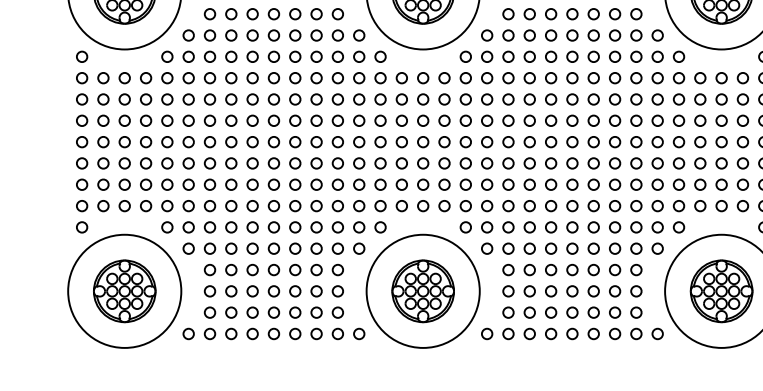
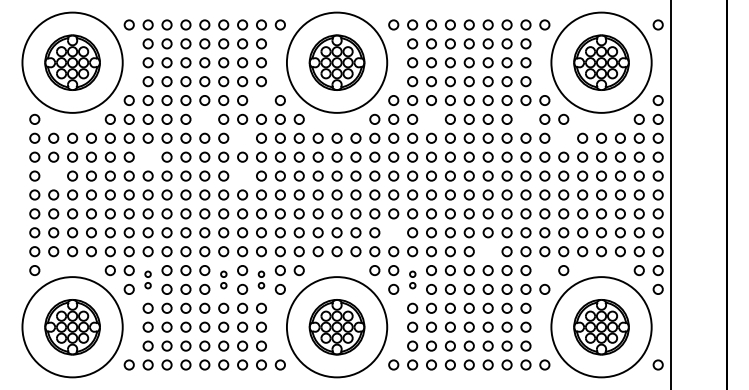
circle: (337, 35) -> (261, 100), removed
circle: (273, 55) -> (204, 118), removed
circle: (529, 55) -> (431, 118), removed
circle: (635, 55) -> (525, 118), removed
circle: (316, 77) -> (242, 137), removed
circle: (678, 77) -> (563, 137), removed
circle: (209, 98) -> (147, 156), removed
circle: (103, 120) -> (53, 175), removed
circle: (316, 120) -> (242, 175), removed
circle: (486, 184) -> (393, 232), removed
circle: (592, 205) -> (487, 251), removed
circle: (657, 227) -> (544, 270), removed
part: (209, 237) -> (147, 279), size x0.6
part: (295, 237) -> (223, 279), size x0.6
part: (337, 237) -> (261, 279), size x0.6
part: (508, 237) -> (412, 279), size x0.6

